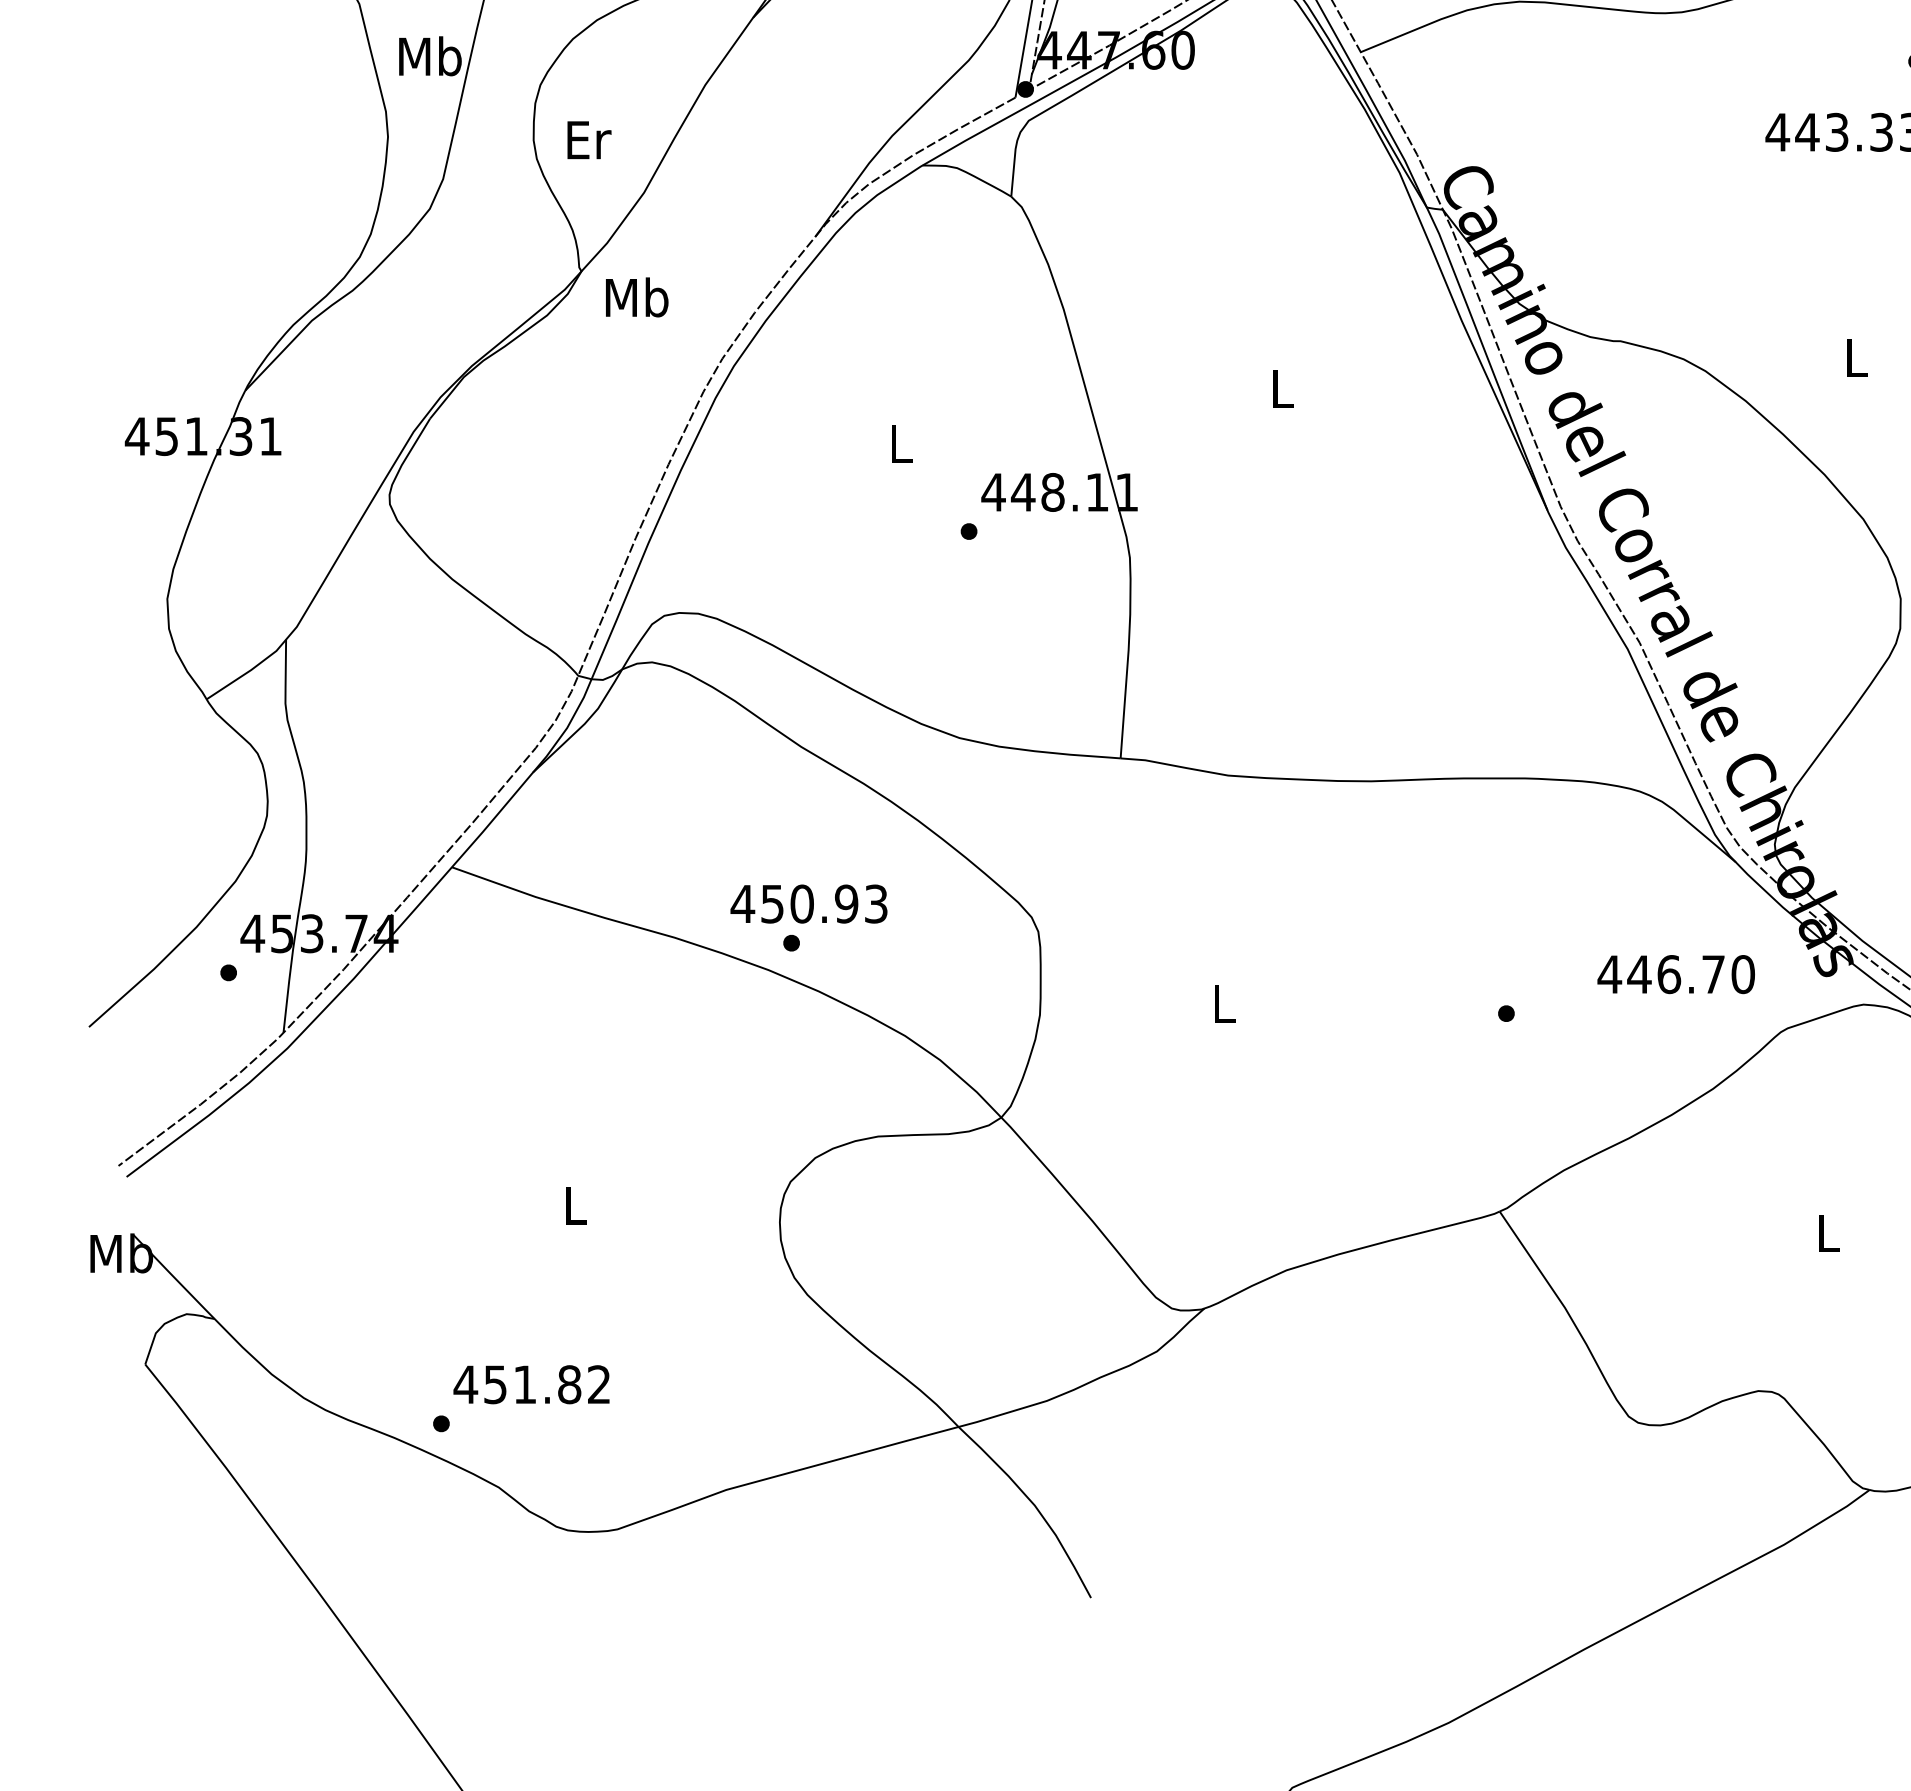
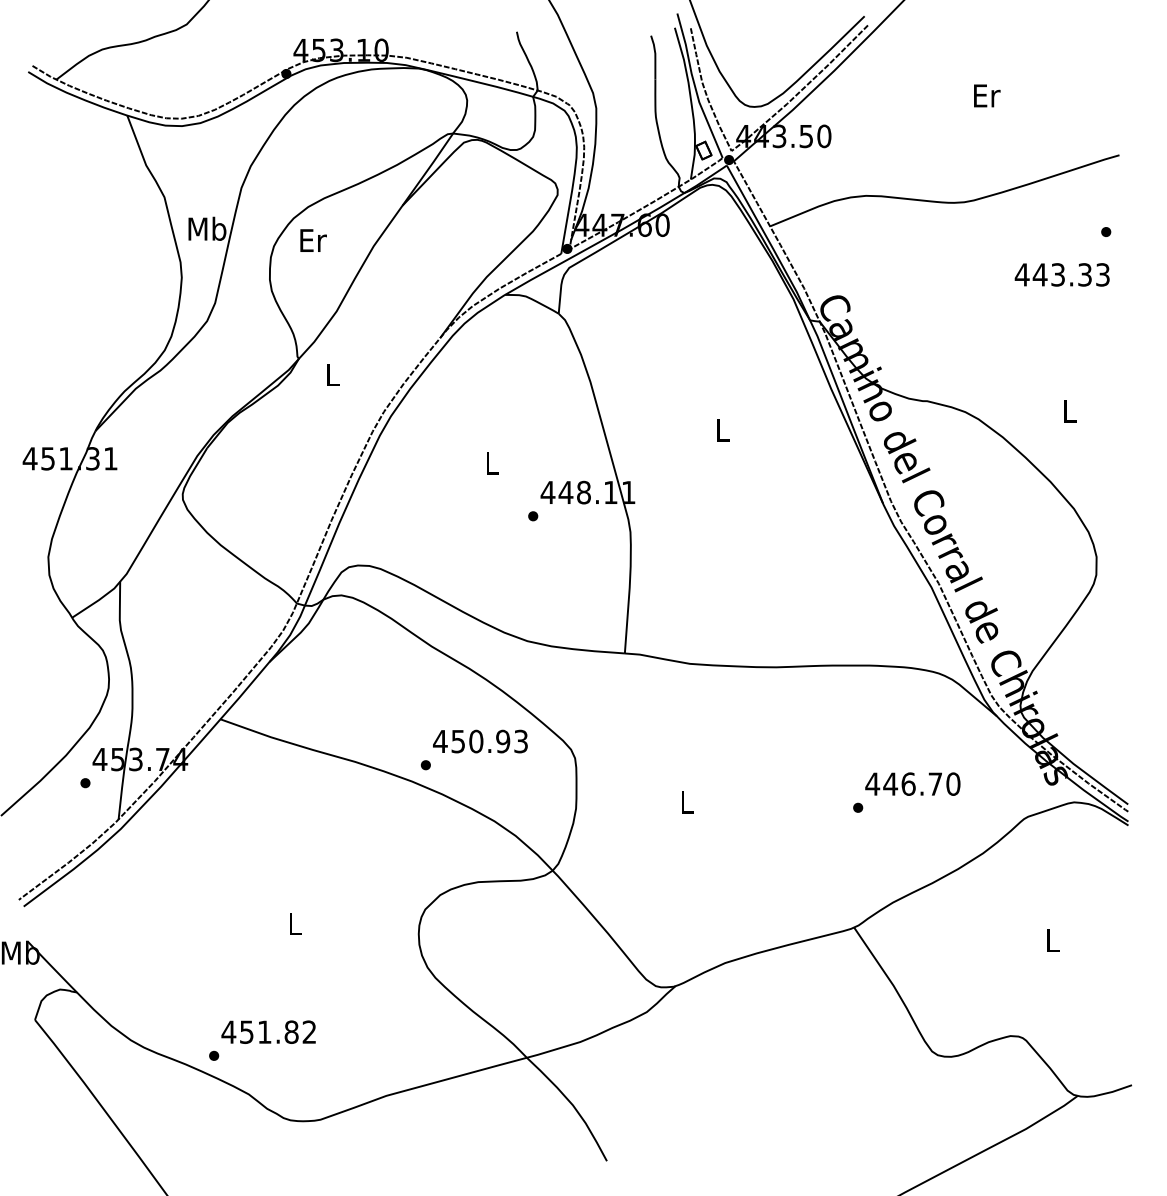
text: (589, 140) -> (313, 240), moved
text: (637, 297) -> (332, 374), Mb -> L
text: (809, 903) -> (480, 741), moved
text: (1675, 973) -> (912, 783), moved

